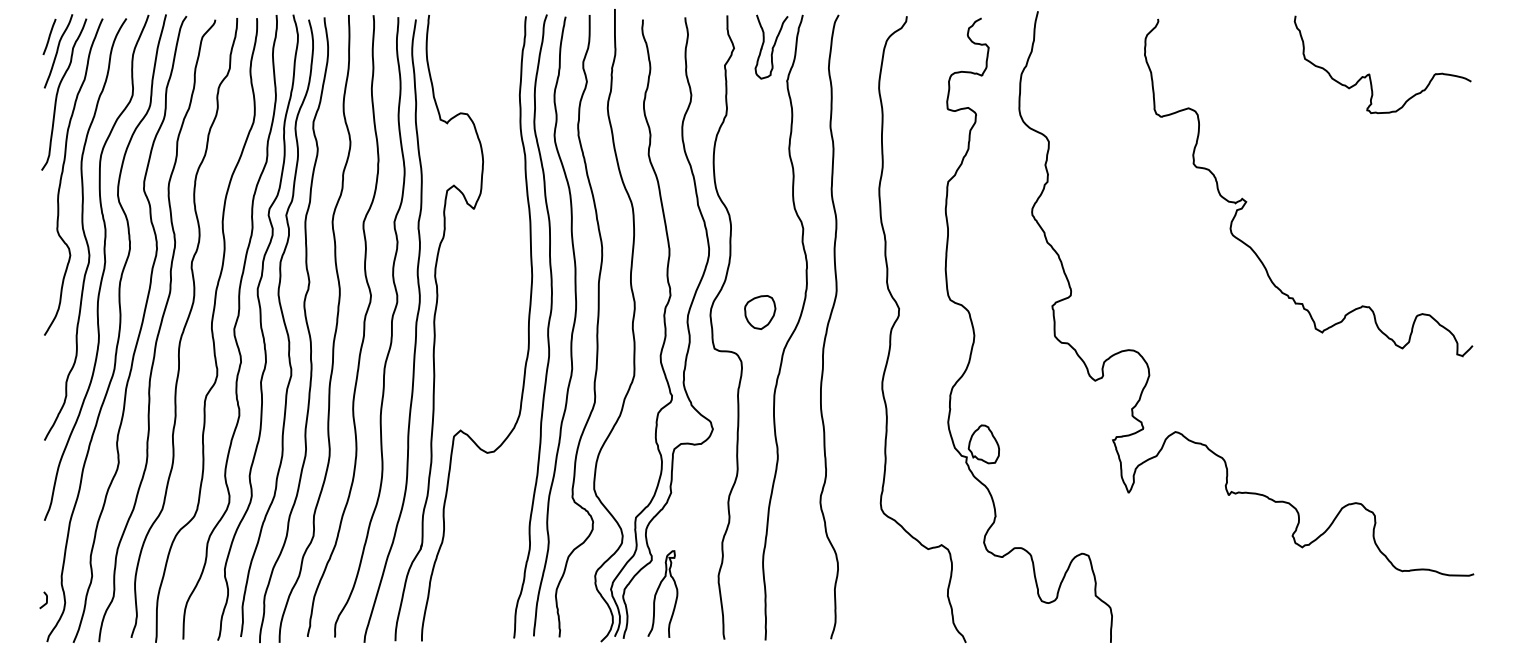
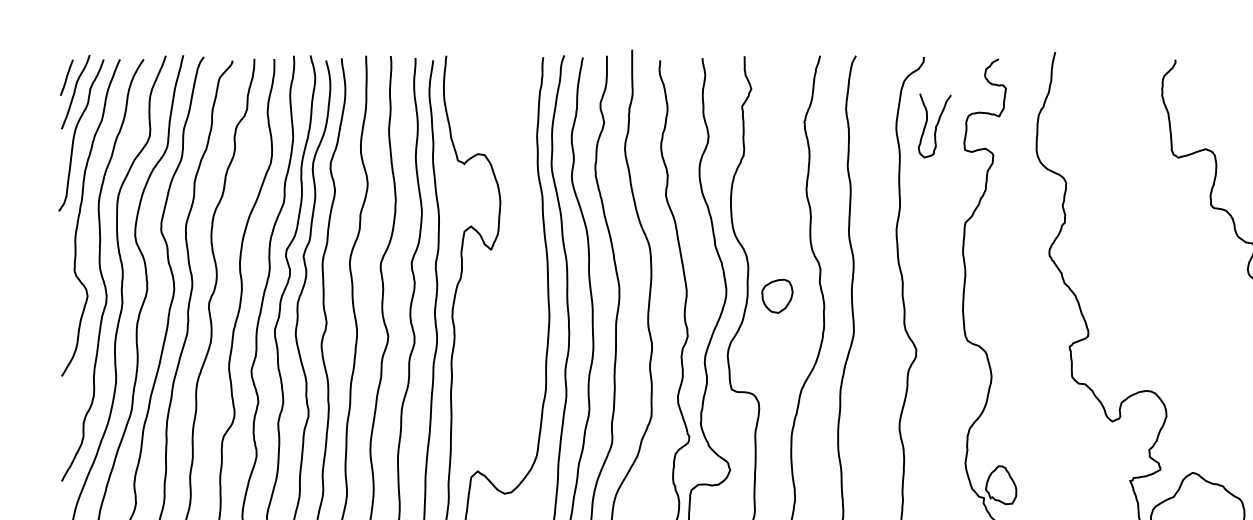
curve: (772, 46) -> (935, 125), moved
part: (760, 312) -> (777, 296), moved

